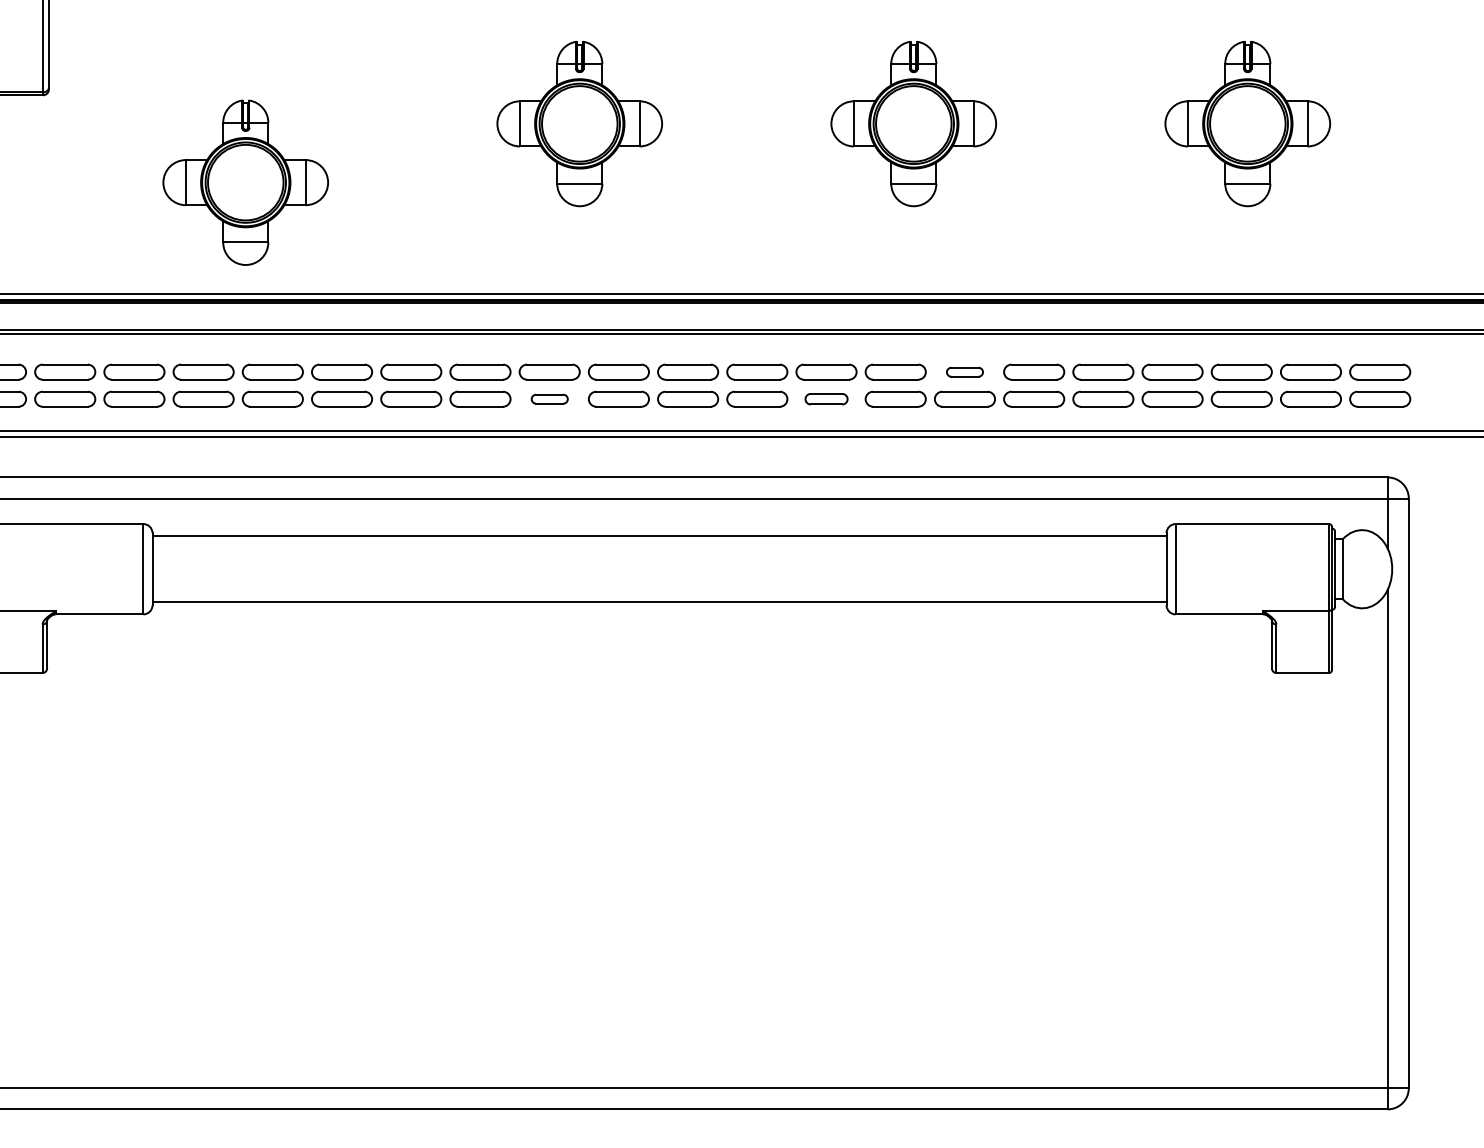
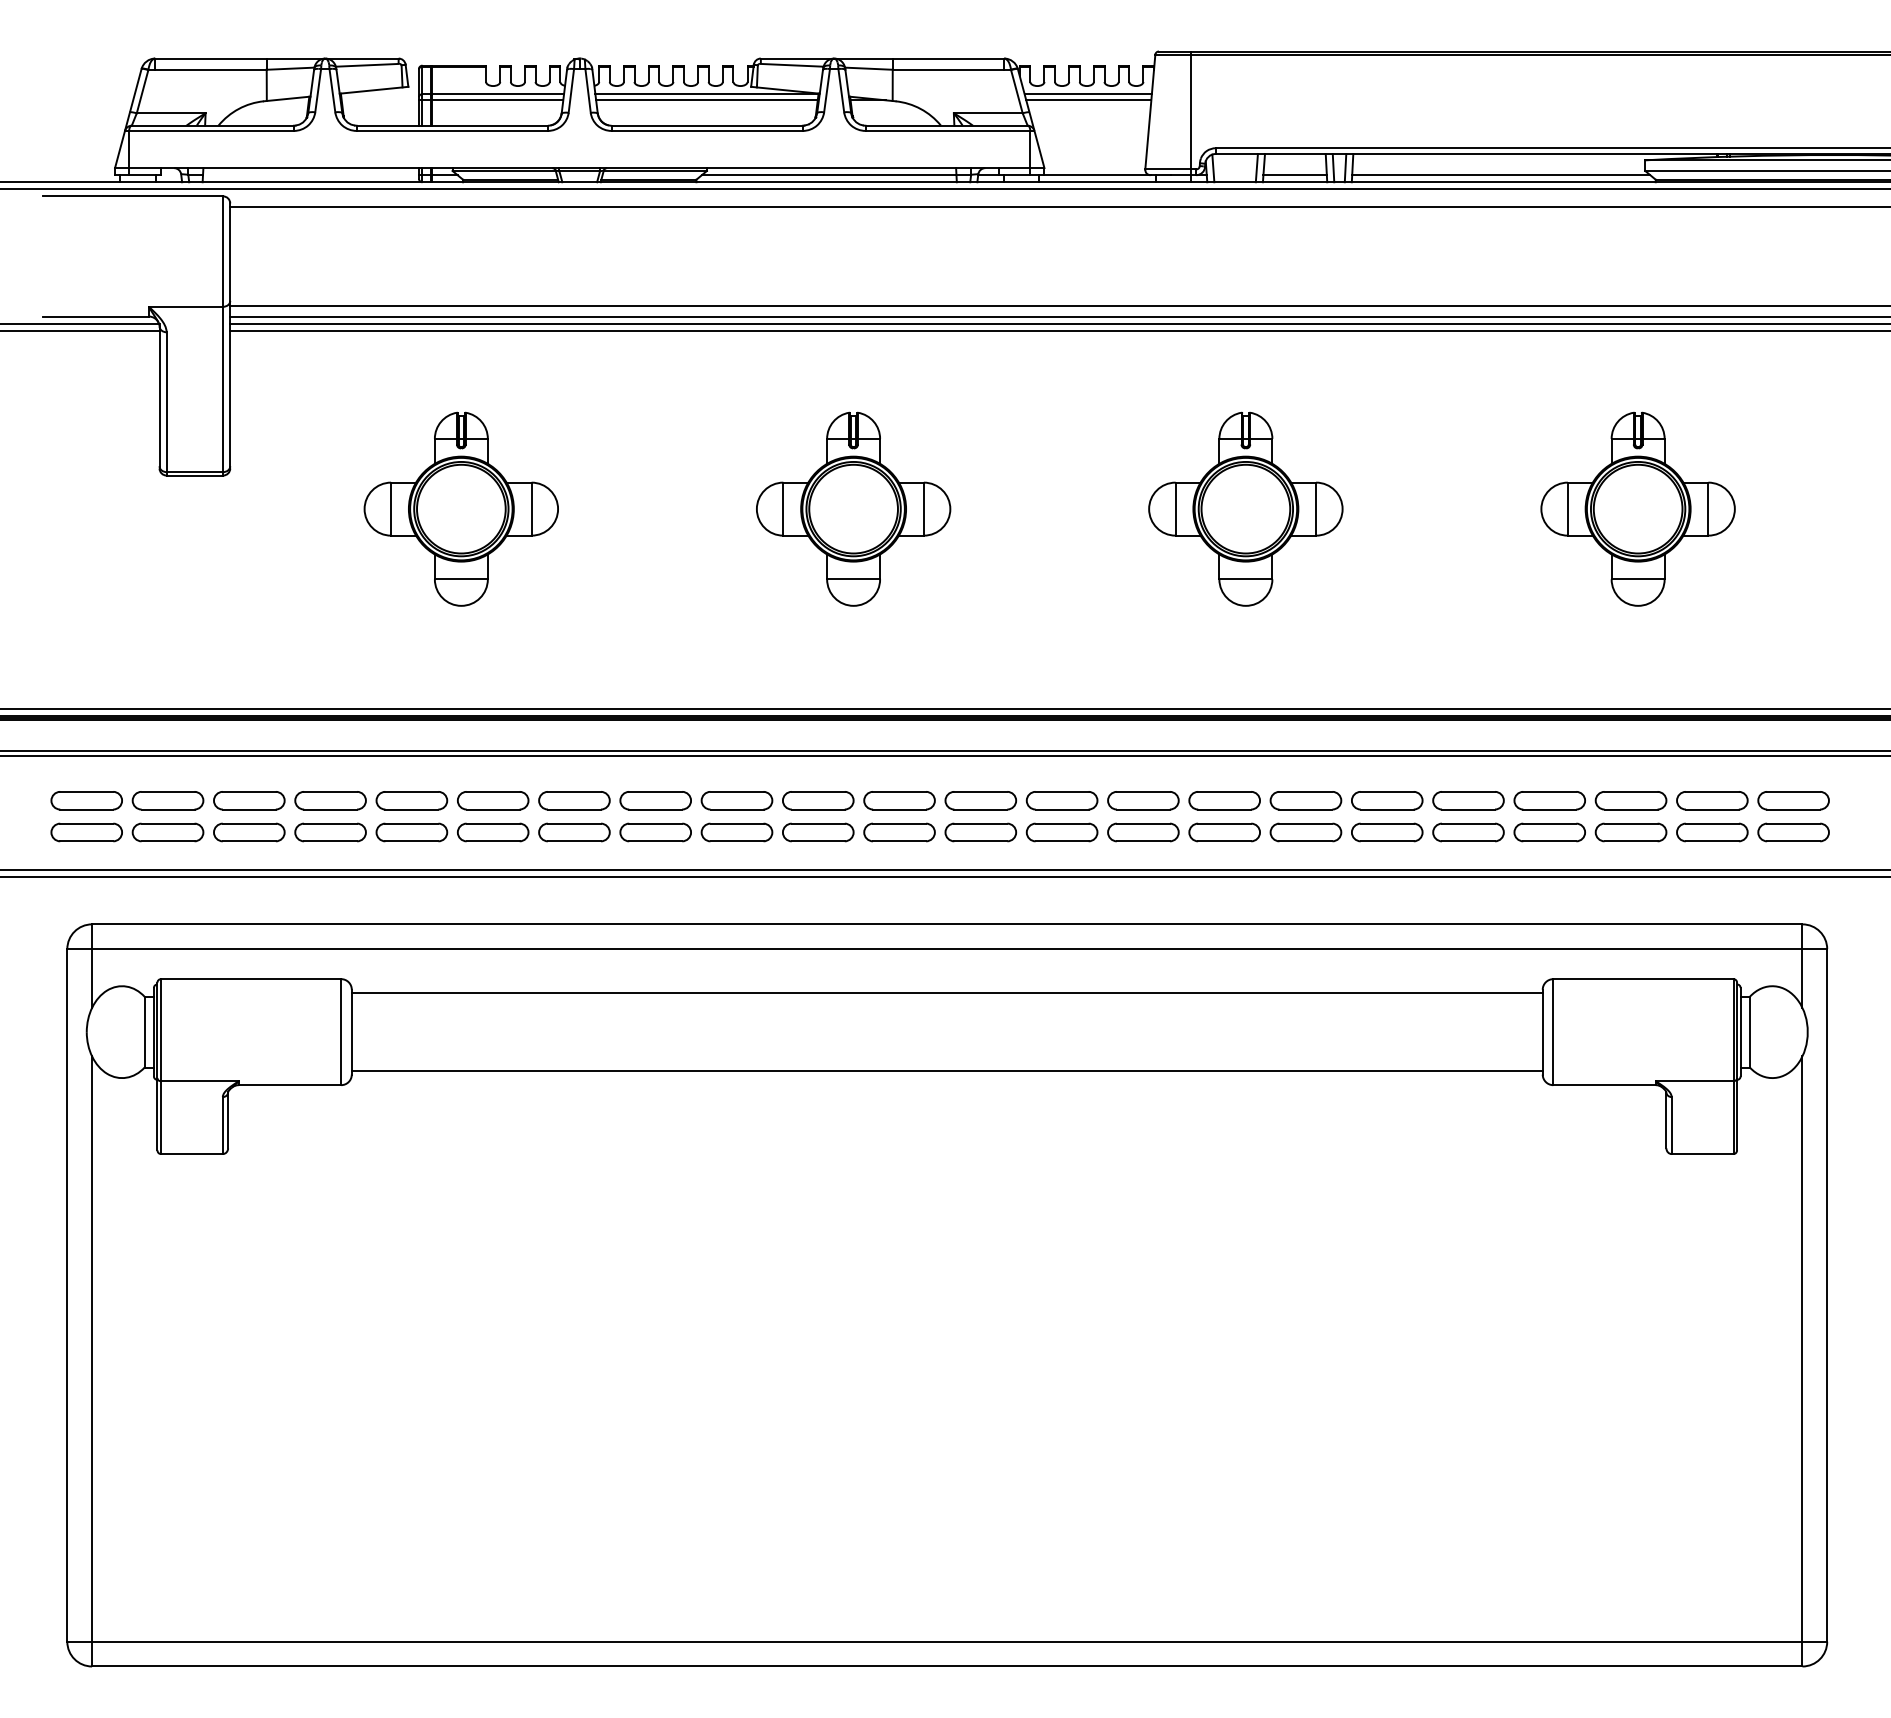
part: (245, 182) -> (460, 508), moved
part: (964, 371) -> (1305, 800), size x1.67
part: (549, 399) -> (818, 832), size x1.67
part: (826, 399) -> (1143, 832), size x1.43

